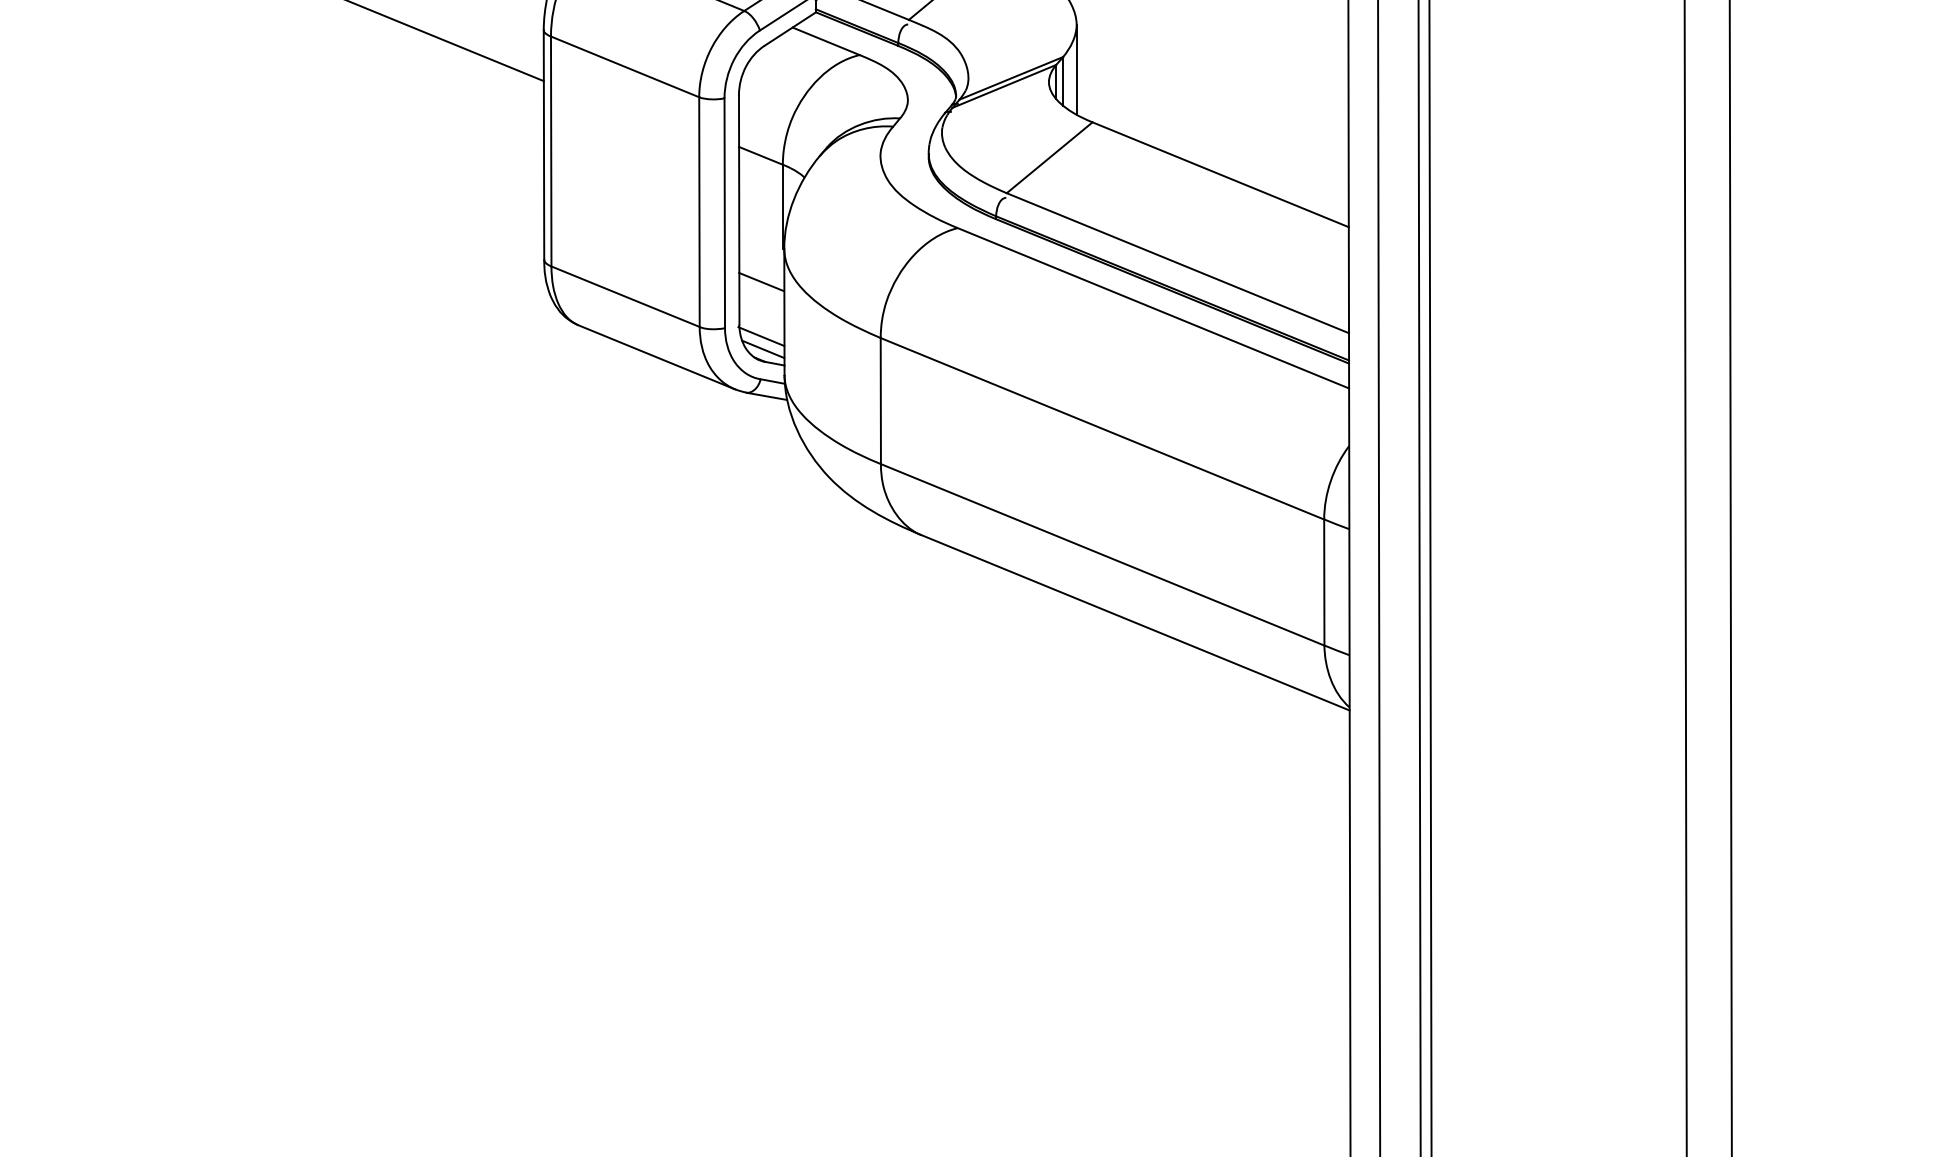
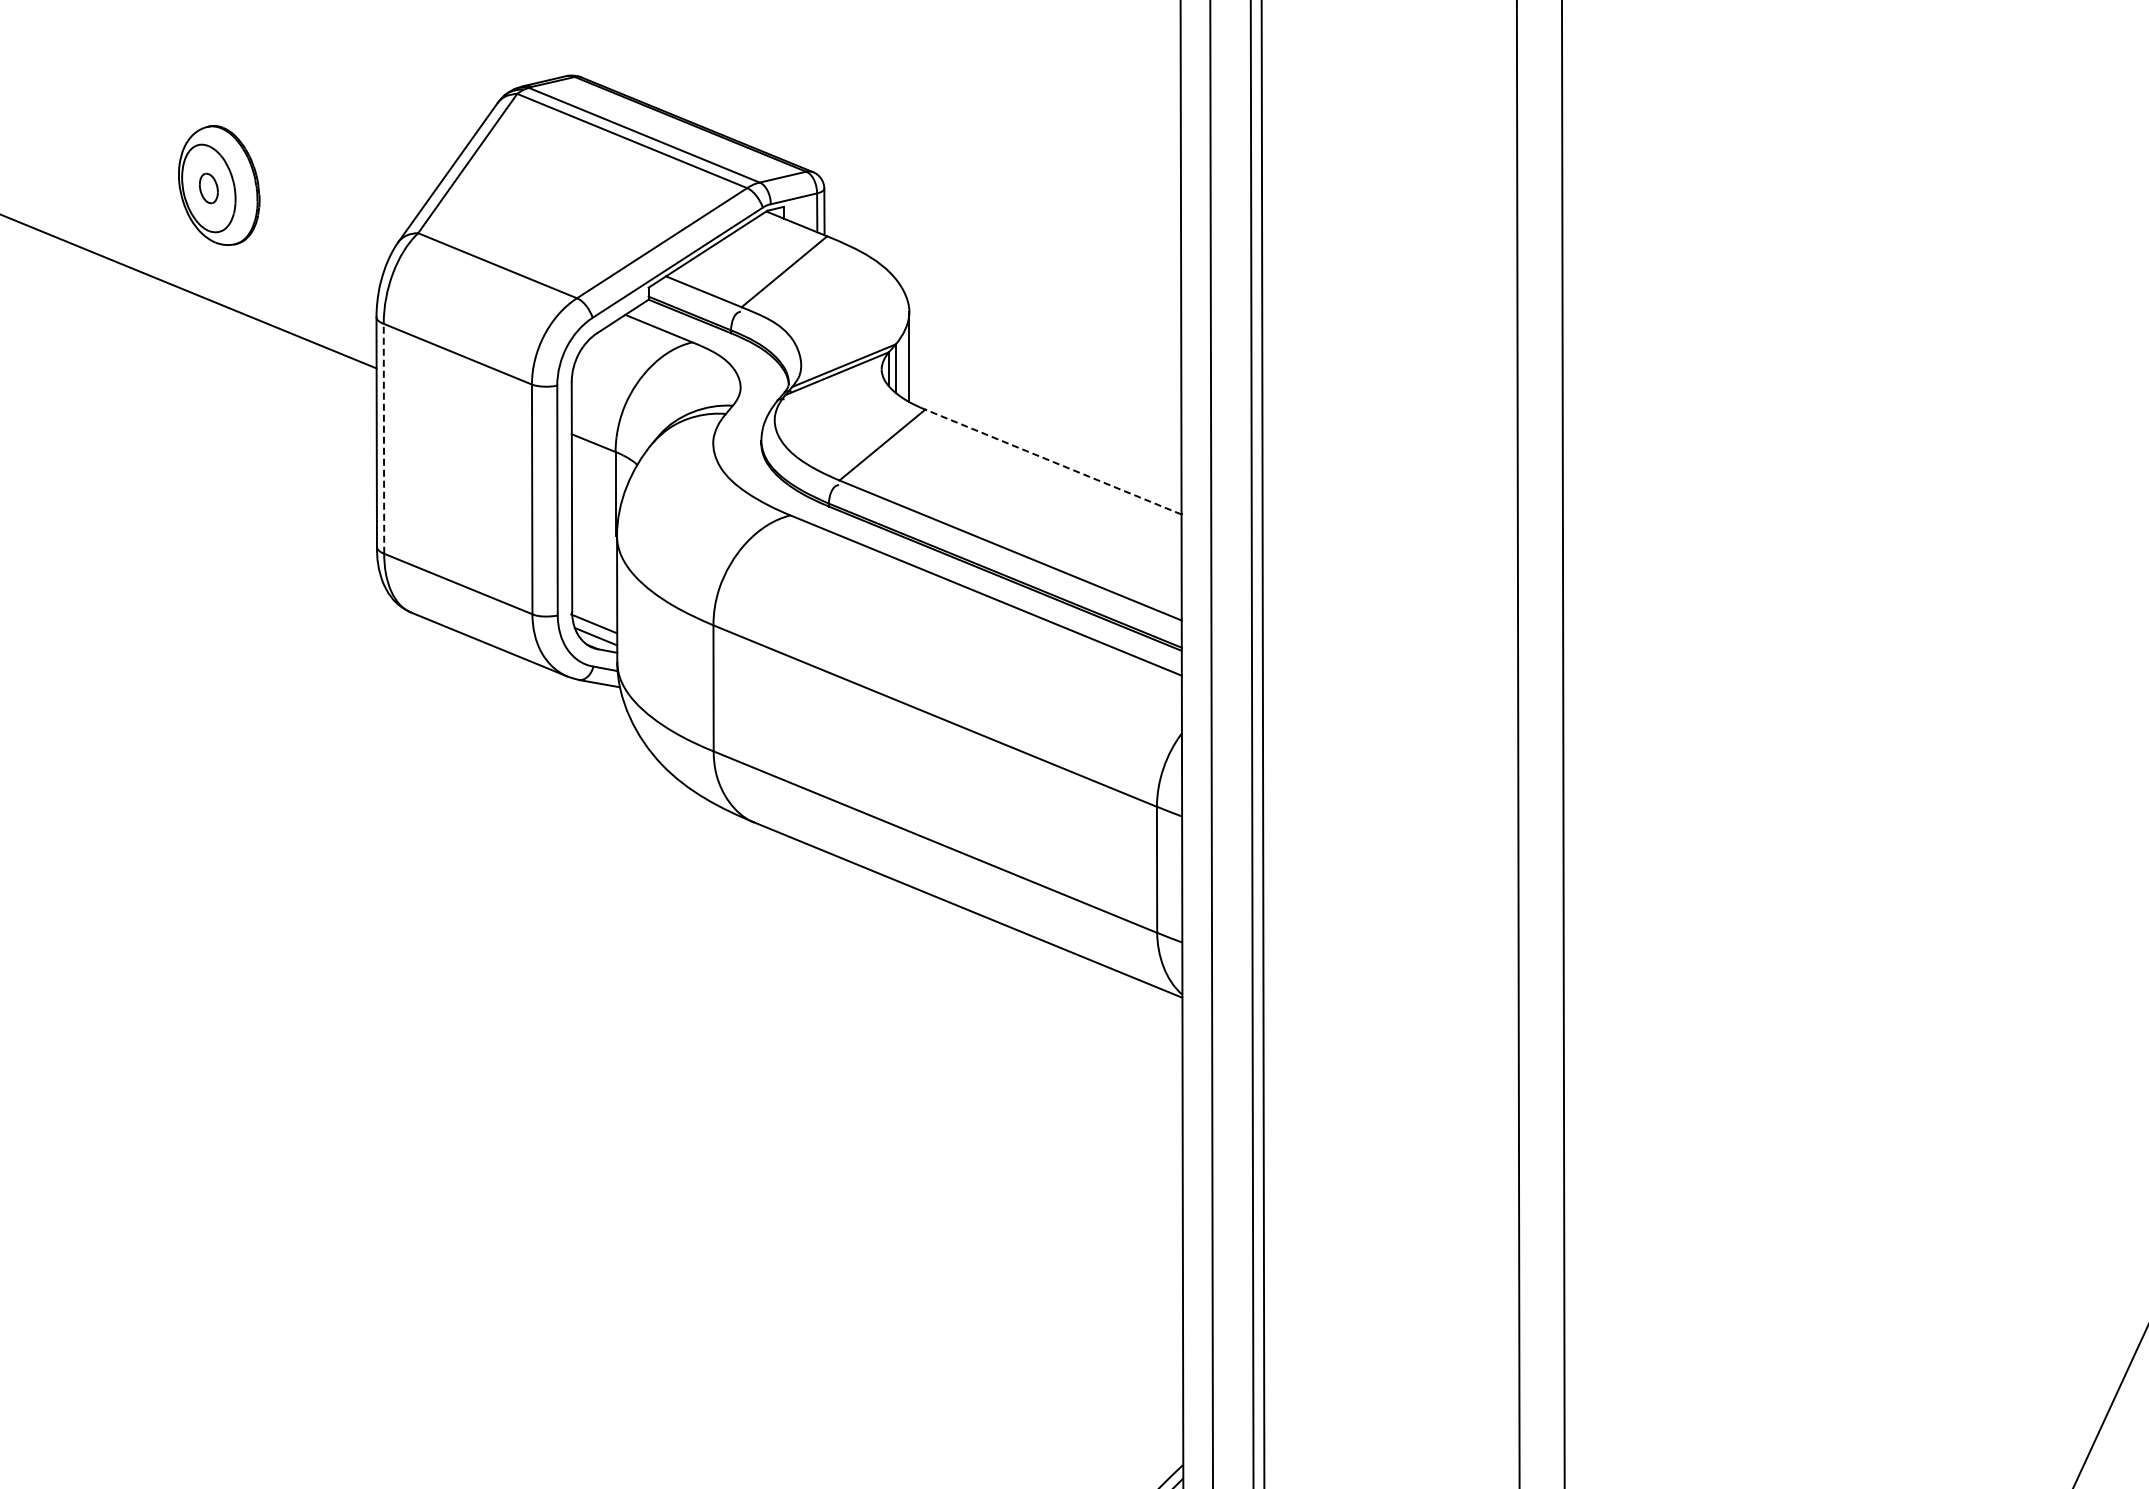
line: (550, 151) -> (383, 438), solid -> dashed
line: (1219, 174) -> (1052, 461), solid -> dashed
line: (760, 282) -> (593, 569), removed

